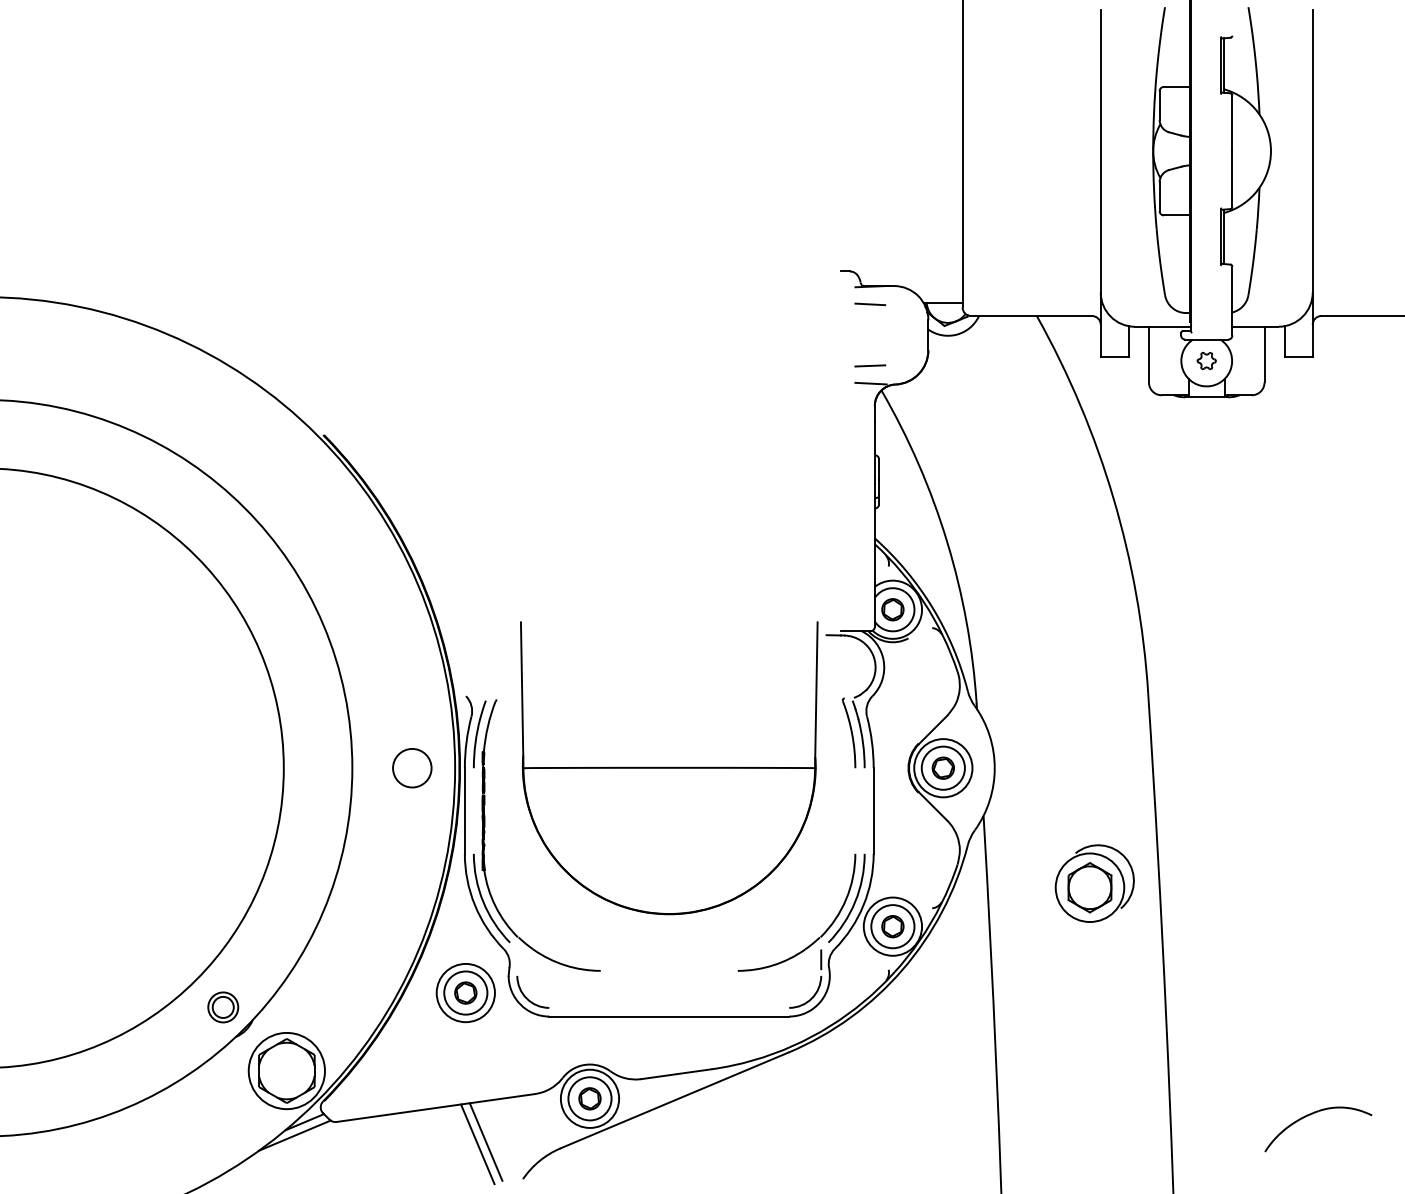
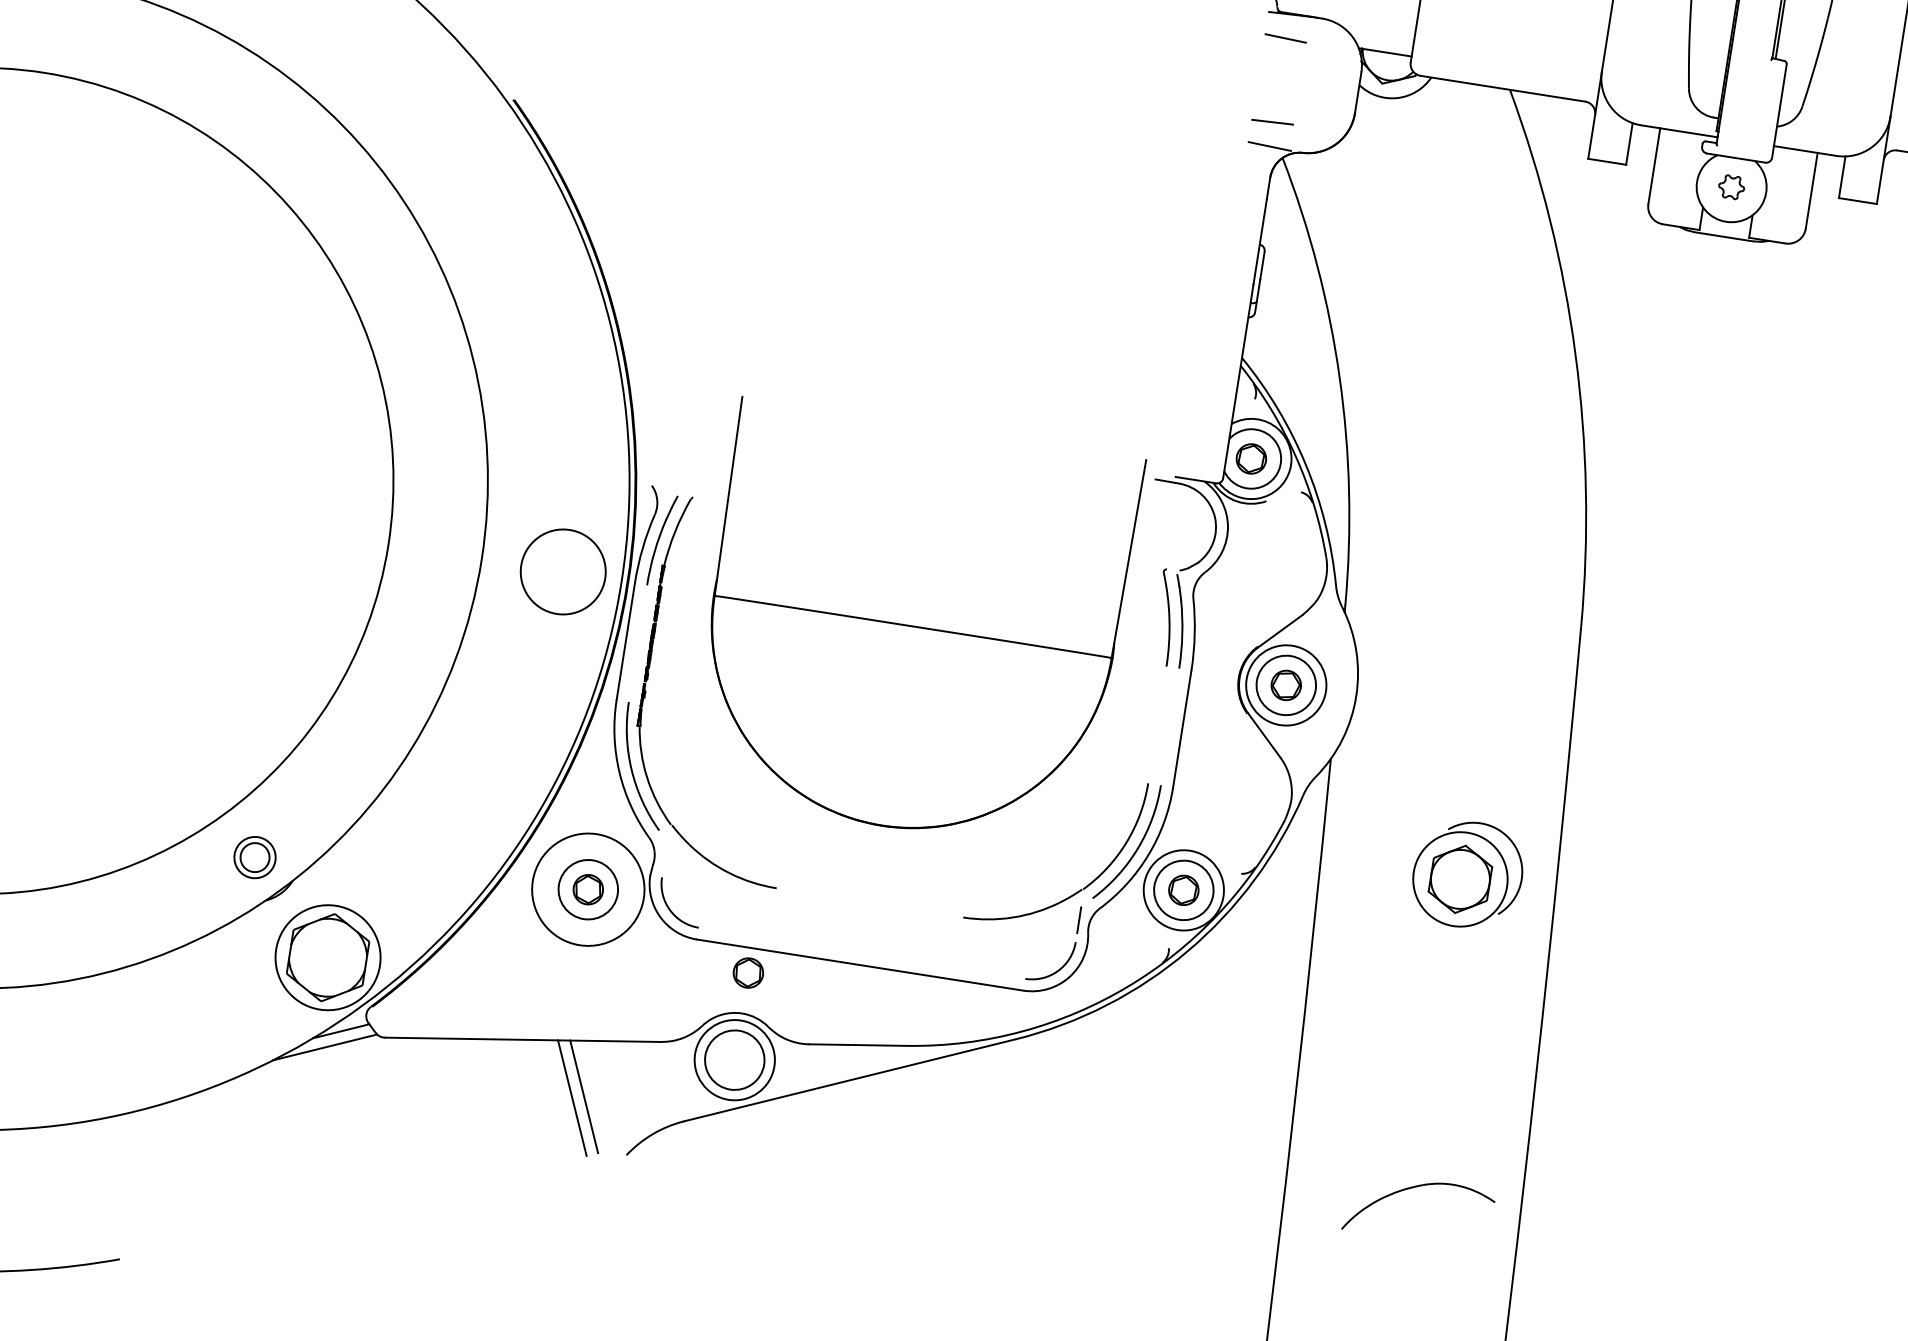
circle: (412, 768) -> (563, 572), size x1.6
circle: (465, 992) -> (587, 888), size x1.4
part: (589, 1098) -> (747, 972), moved
part: (1310, 1115) -> (1411, 1189), moved

